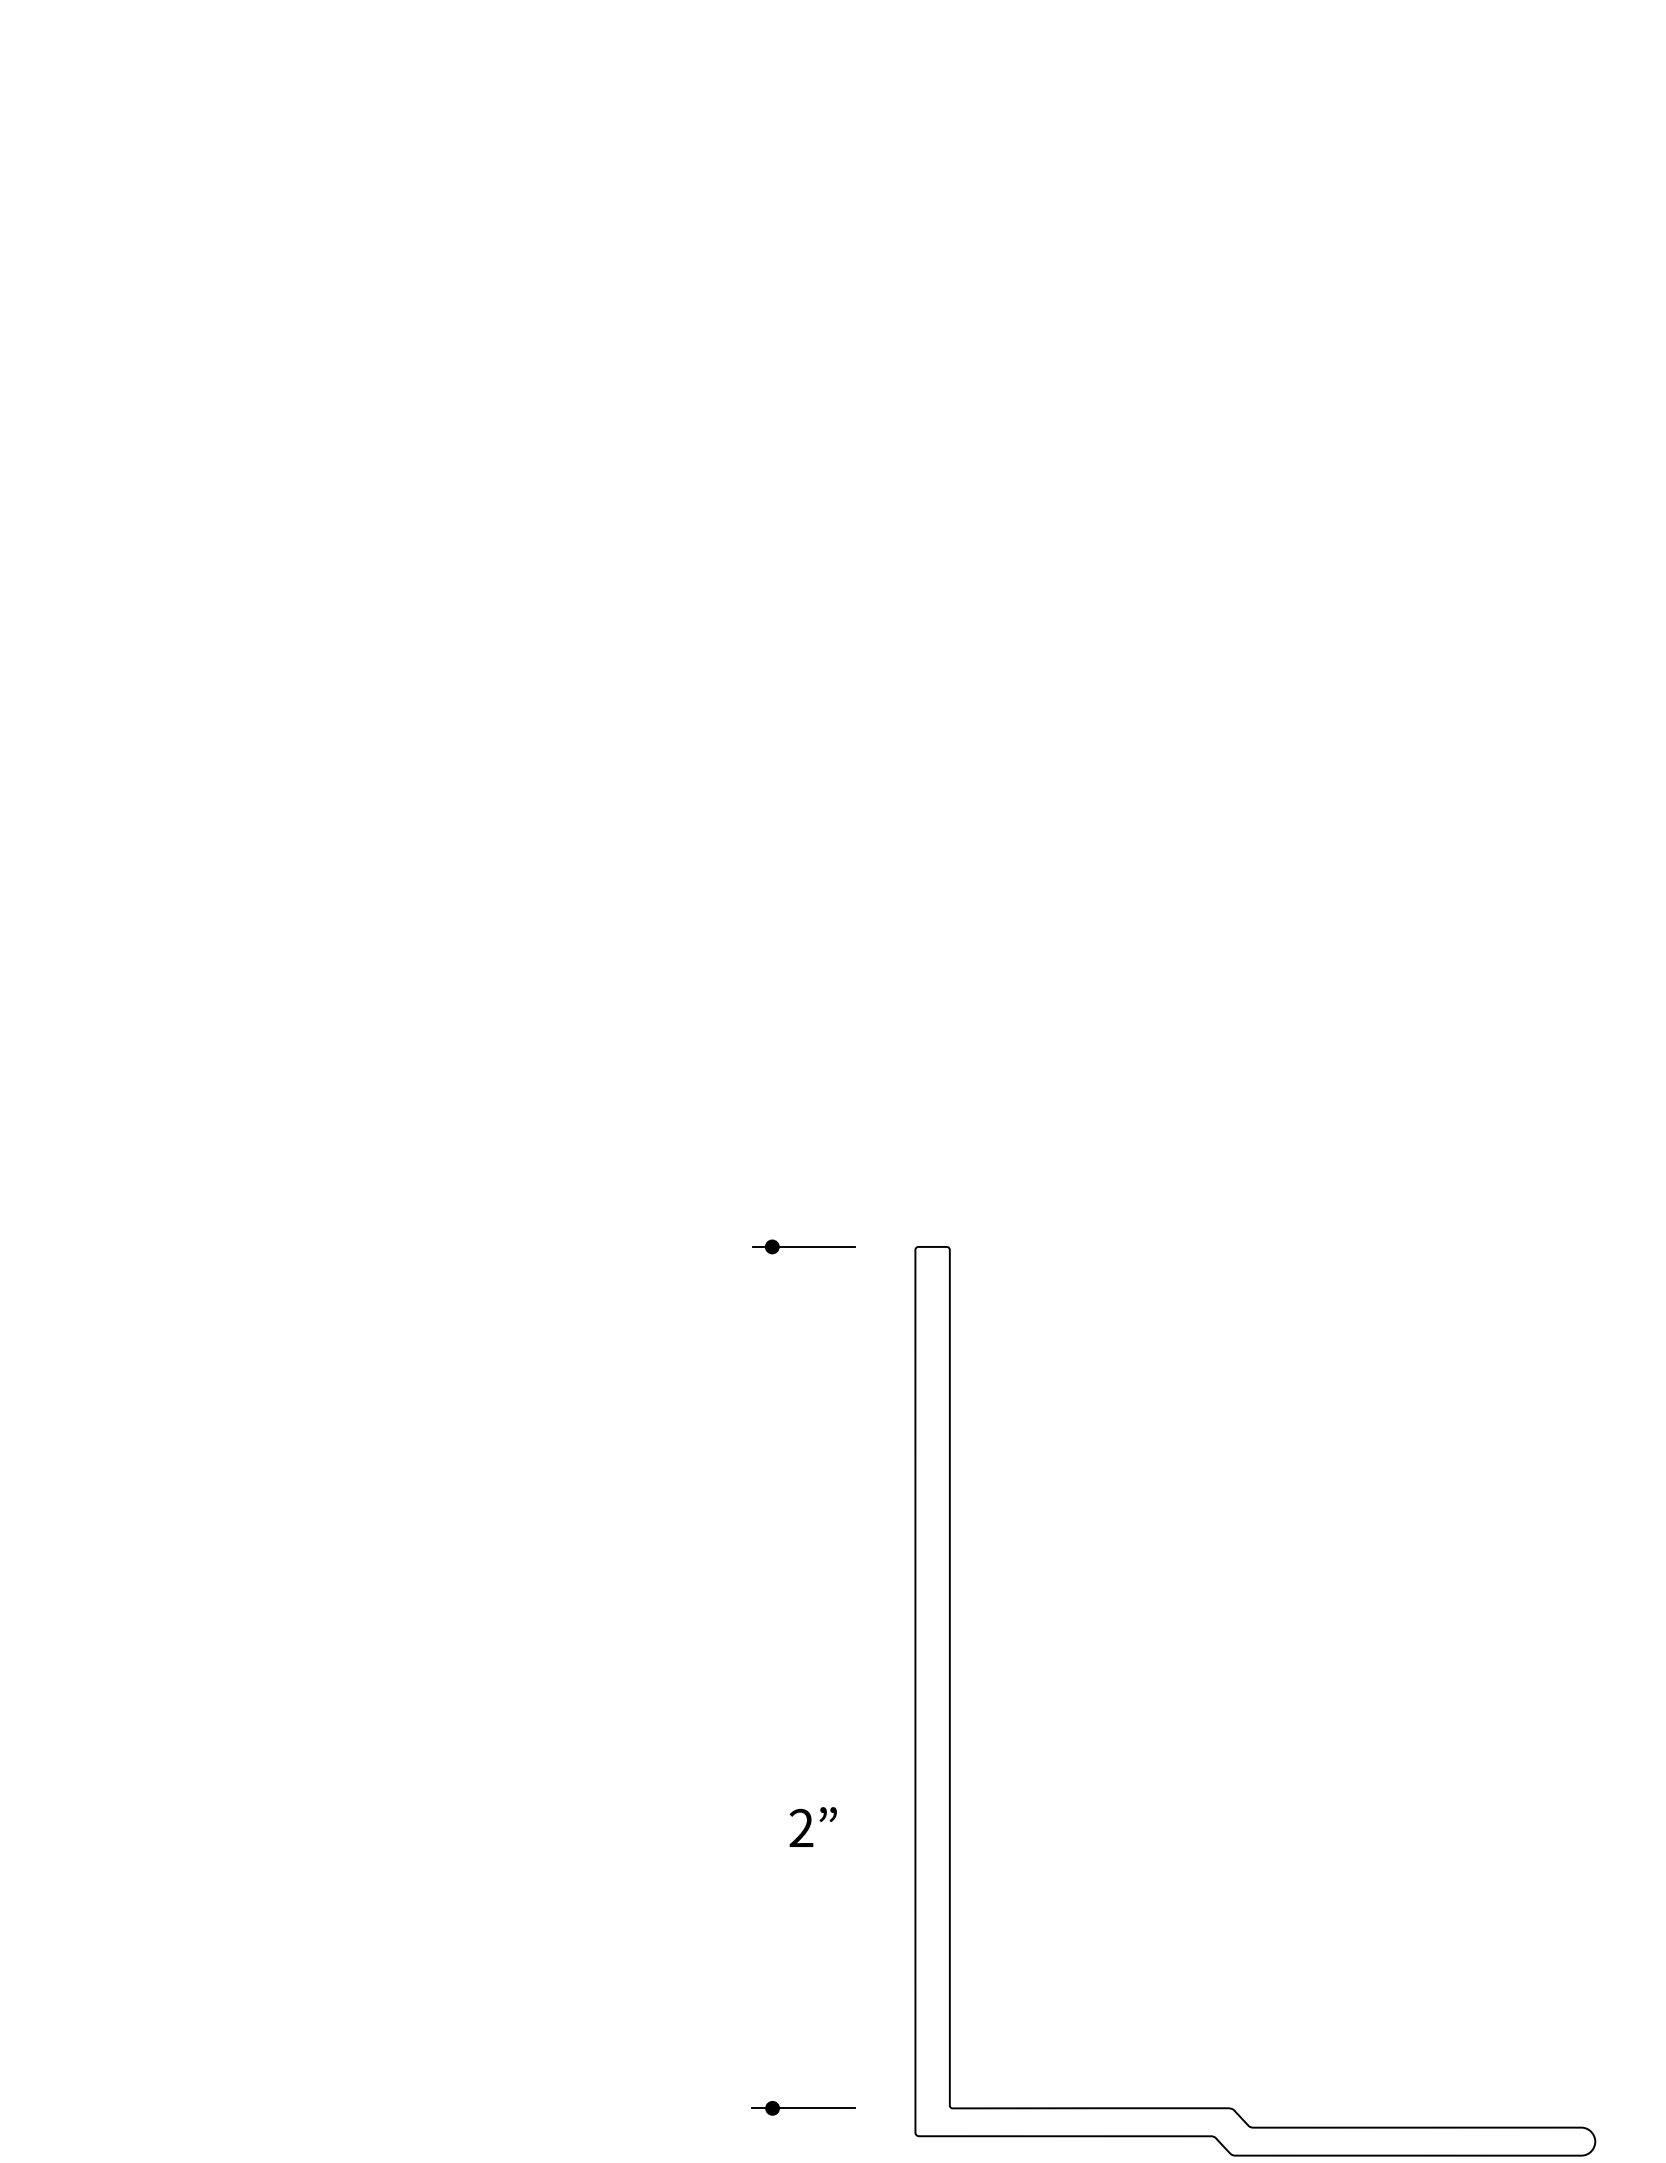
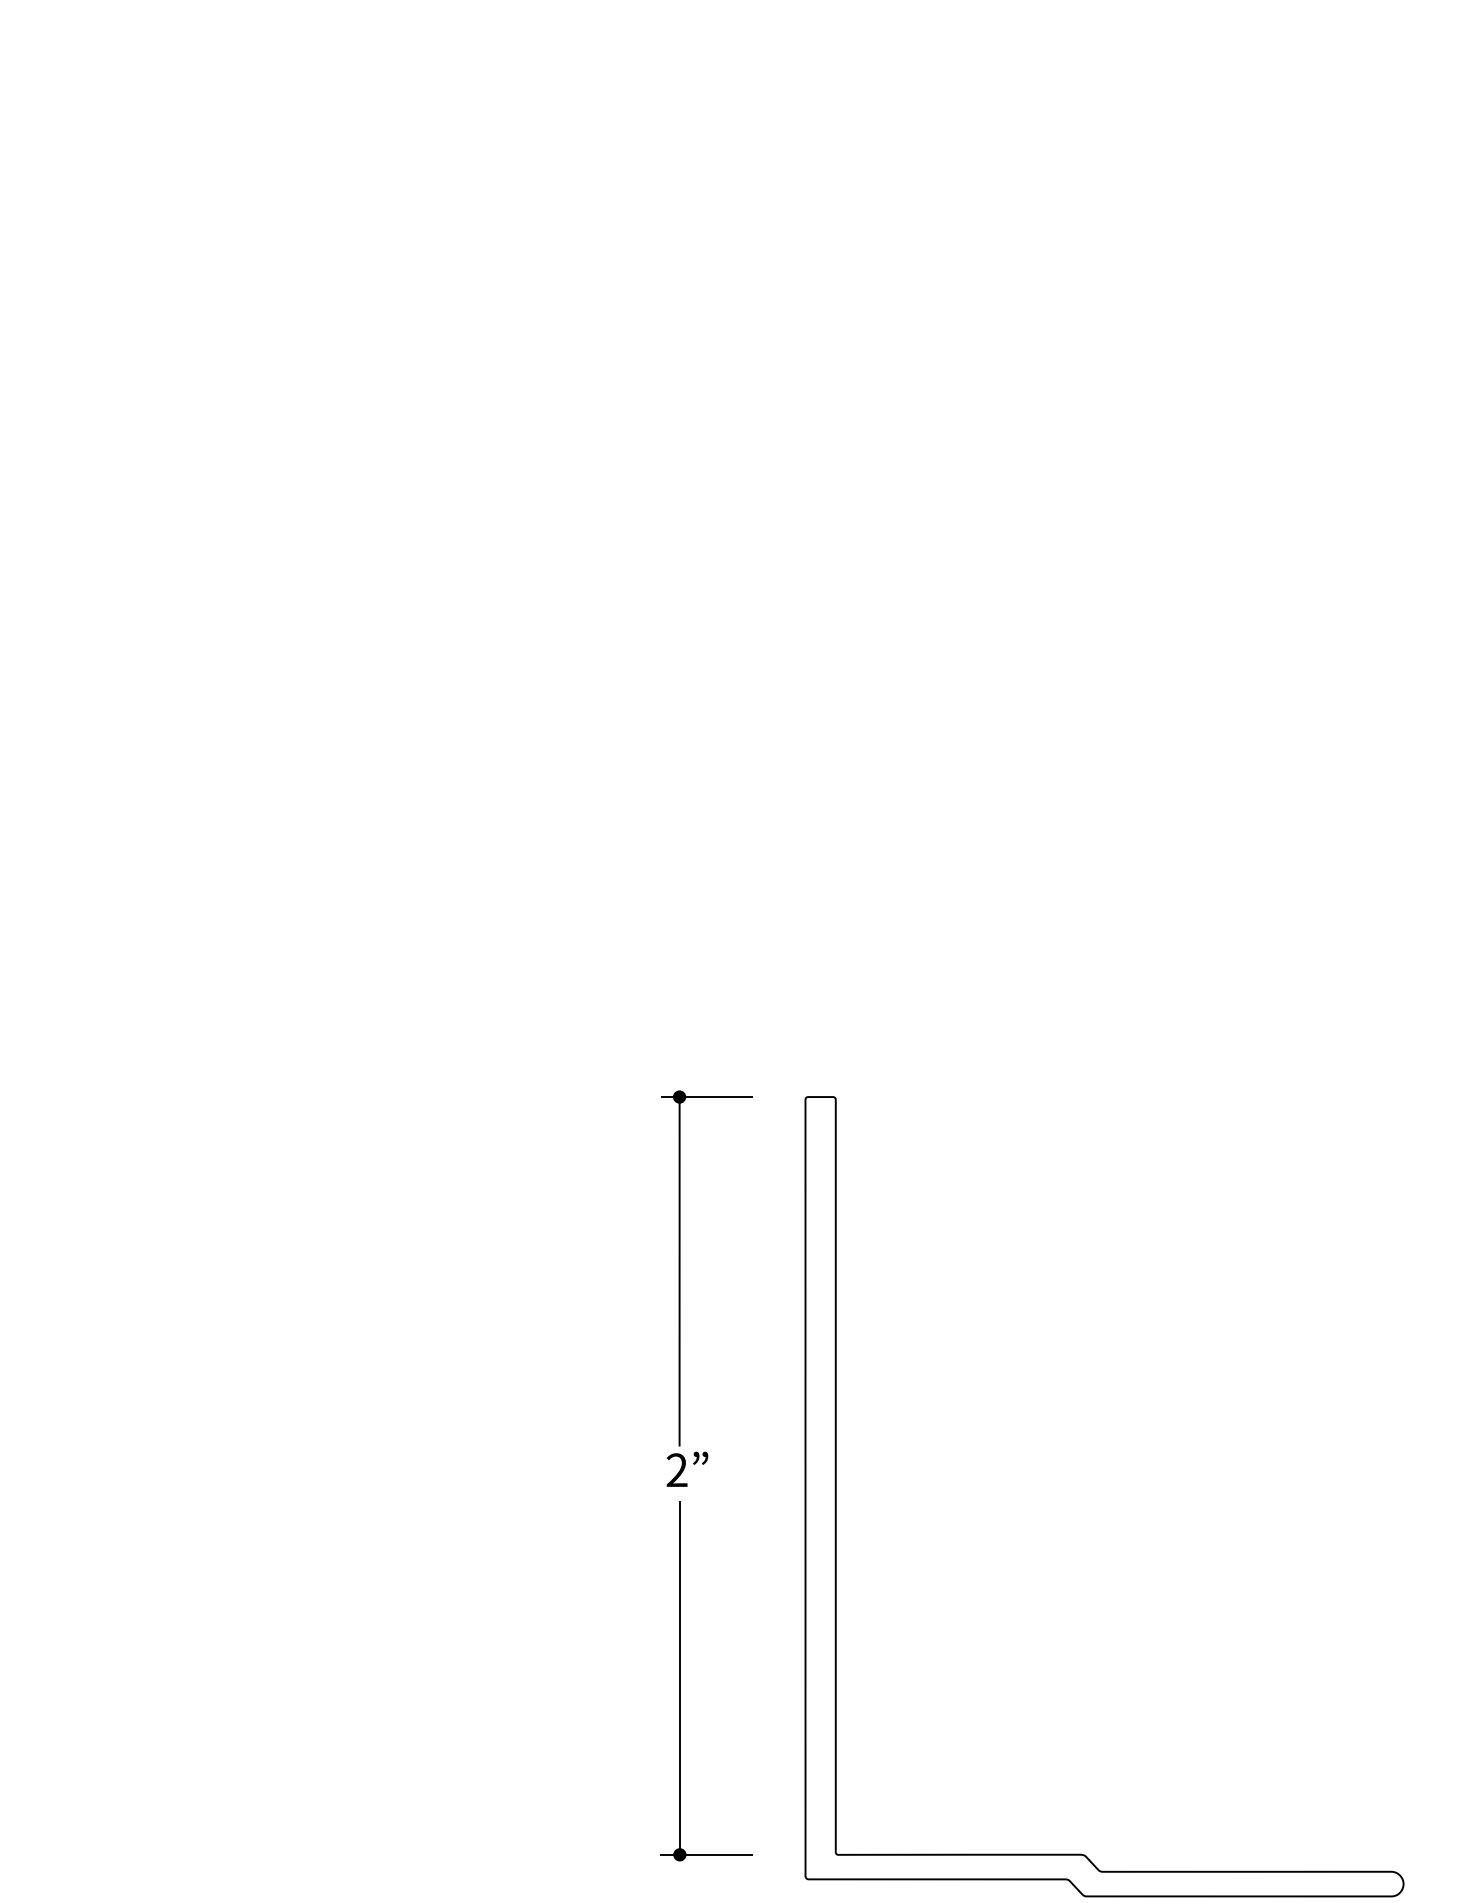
line: (772, 1446) -> (679, 1272), added
text: (812, 1826) -> (686, 1468), moved
line: (772, 1907) -> (679, 1678), added

